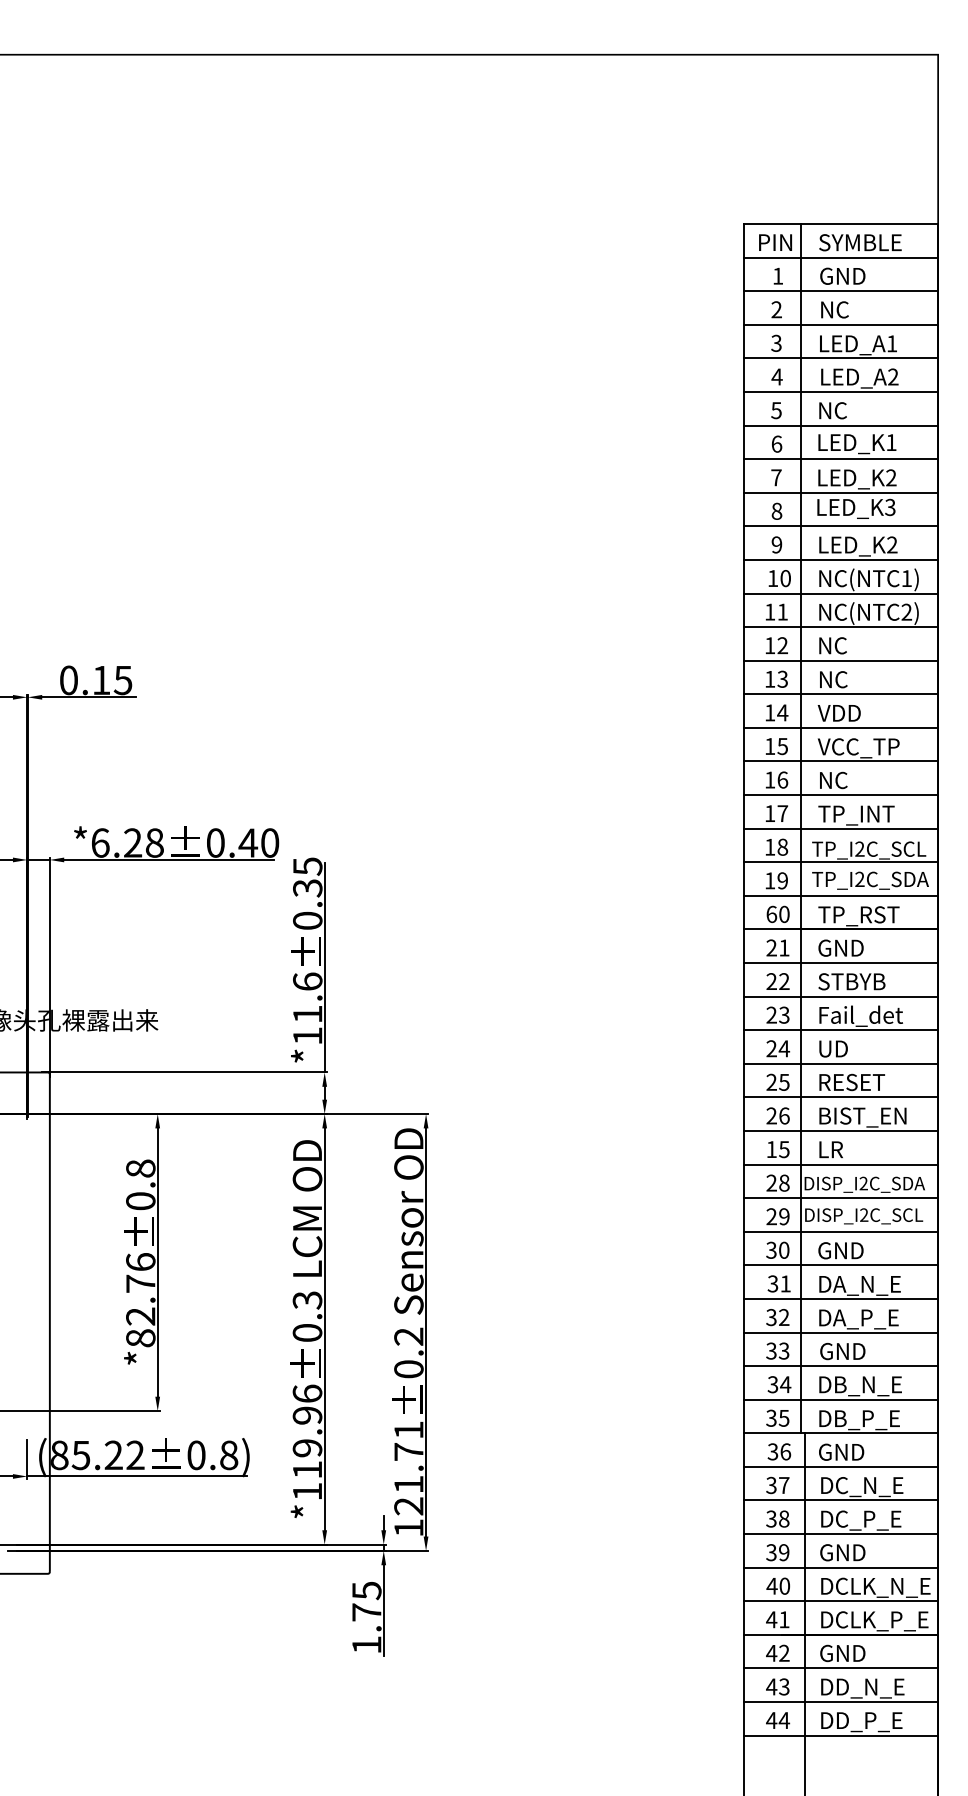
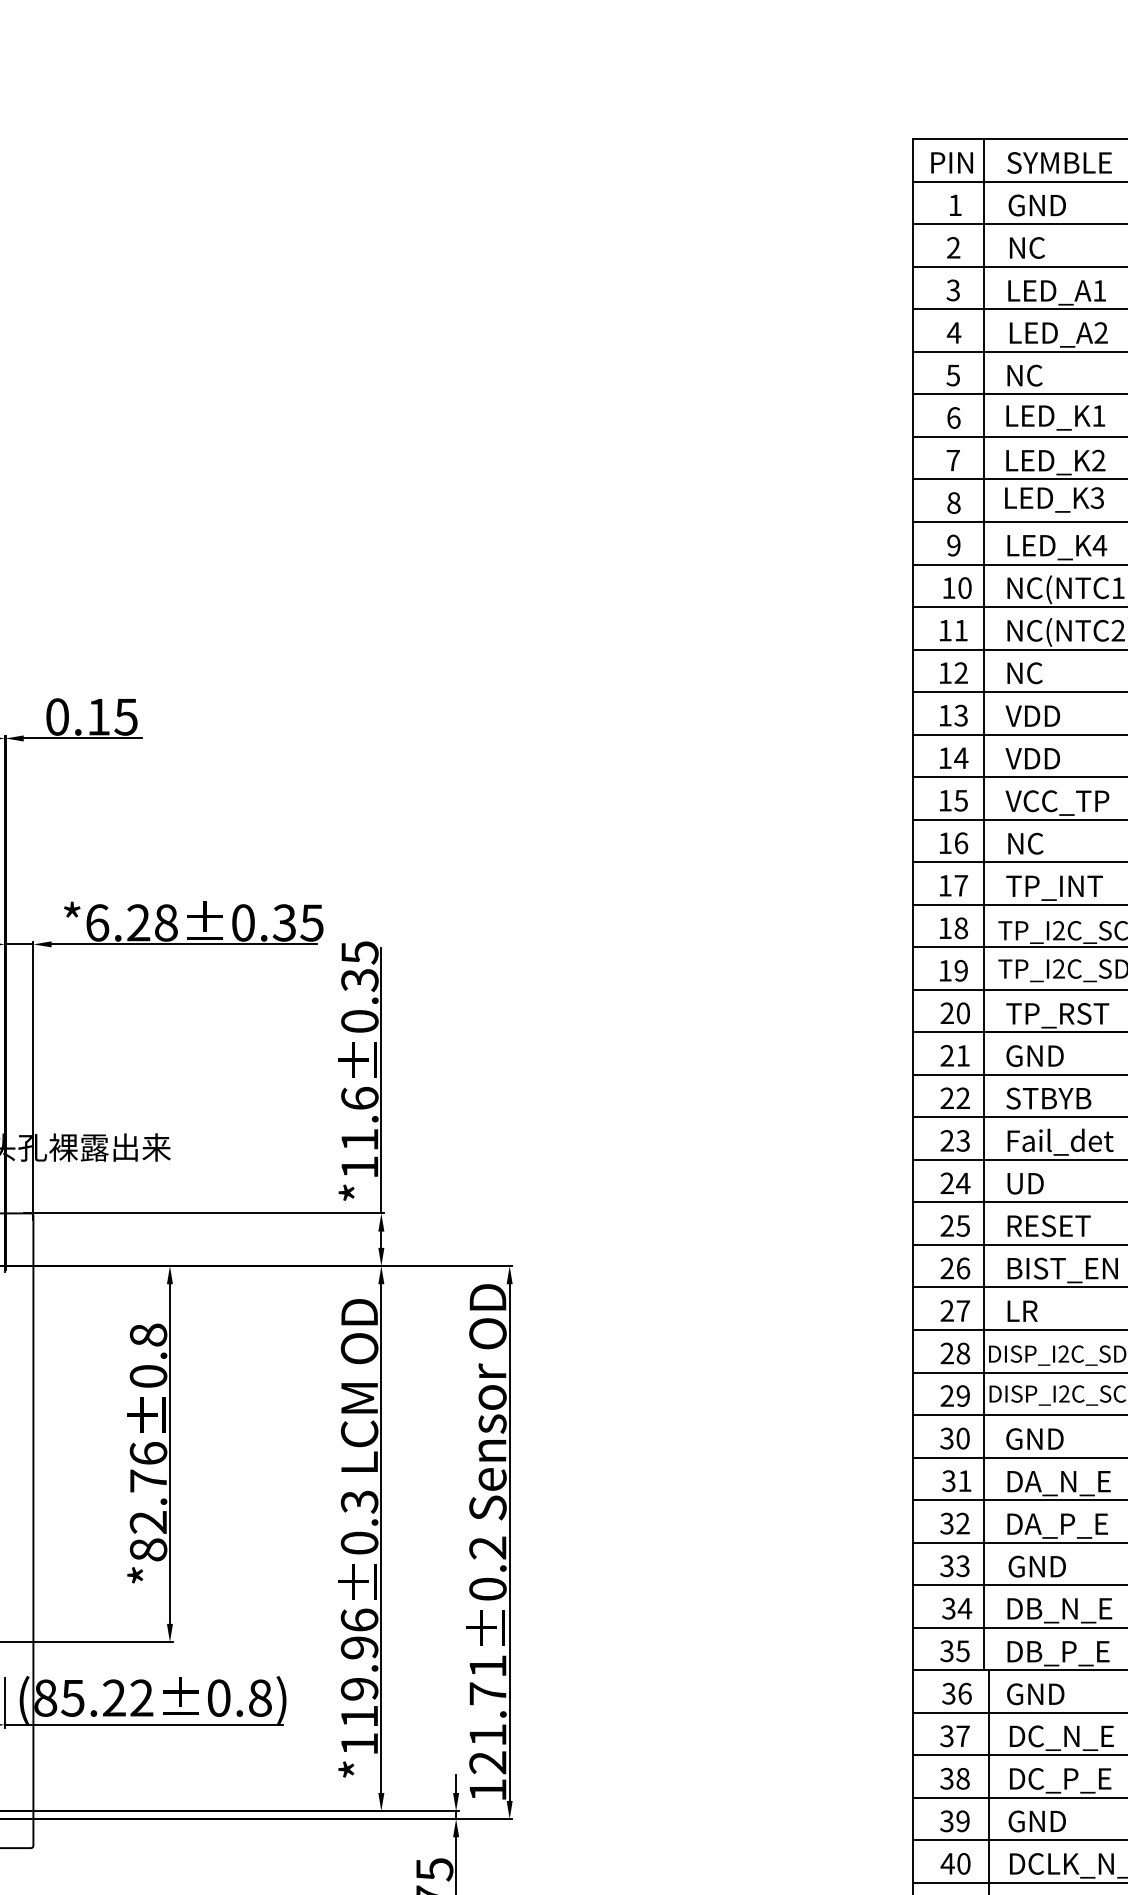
text: (891, 544) -> (1098, 545), LED_K2 -> LED_K4
text: (838, 679) -> (1031, 715), NC -> VDD
text: (258, 842) -> (297, 922), 0.40 -> 0.35
text: (771, 914) -> (947, 1013), 60 -> 20
text: (777, 1149) -> (954, 1310), 15 -> 27

